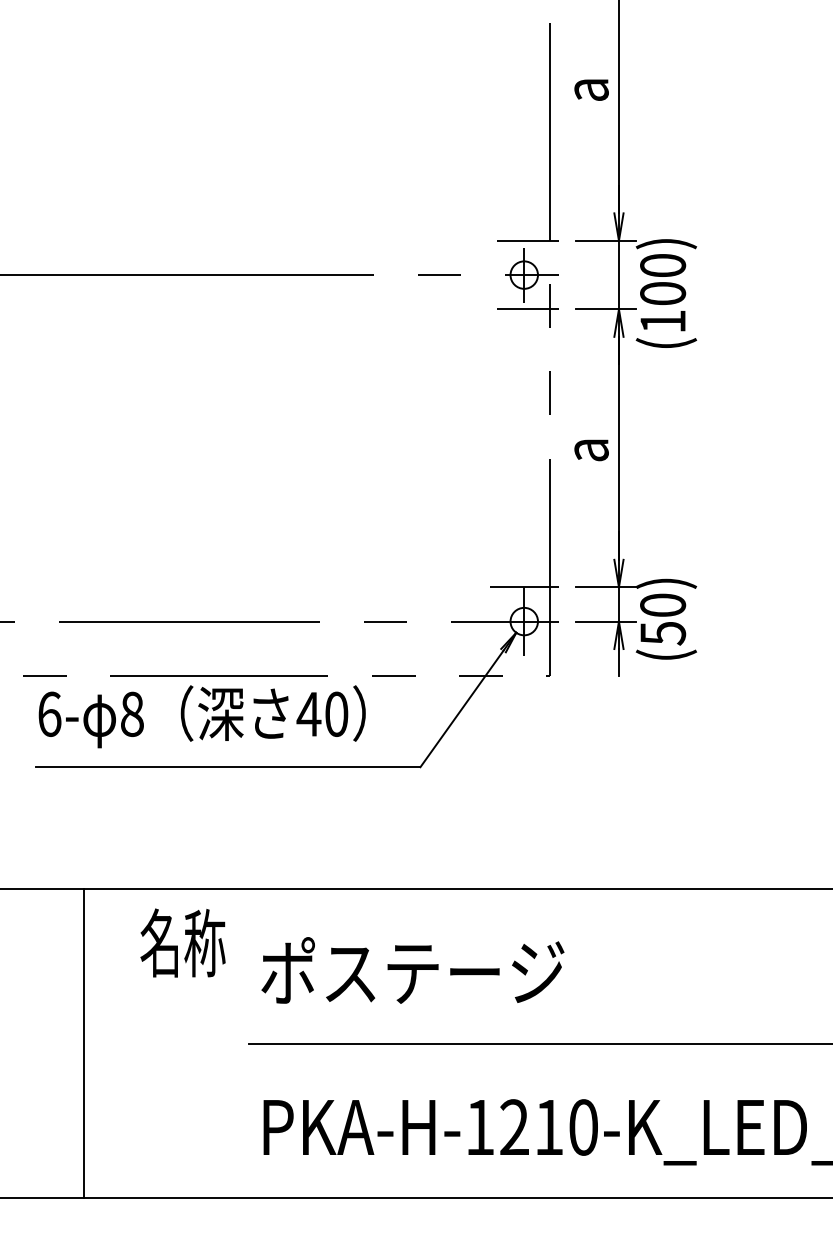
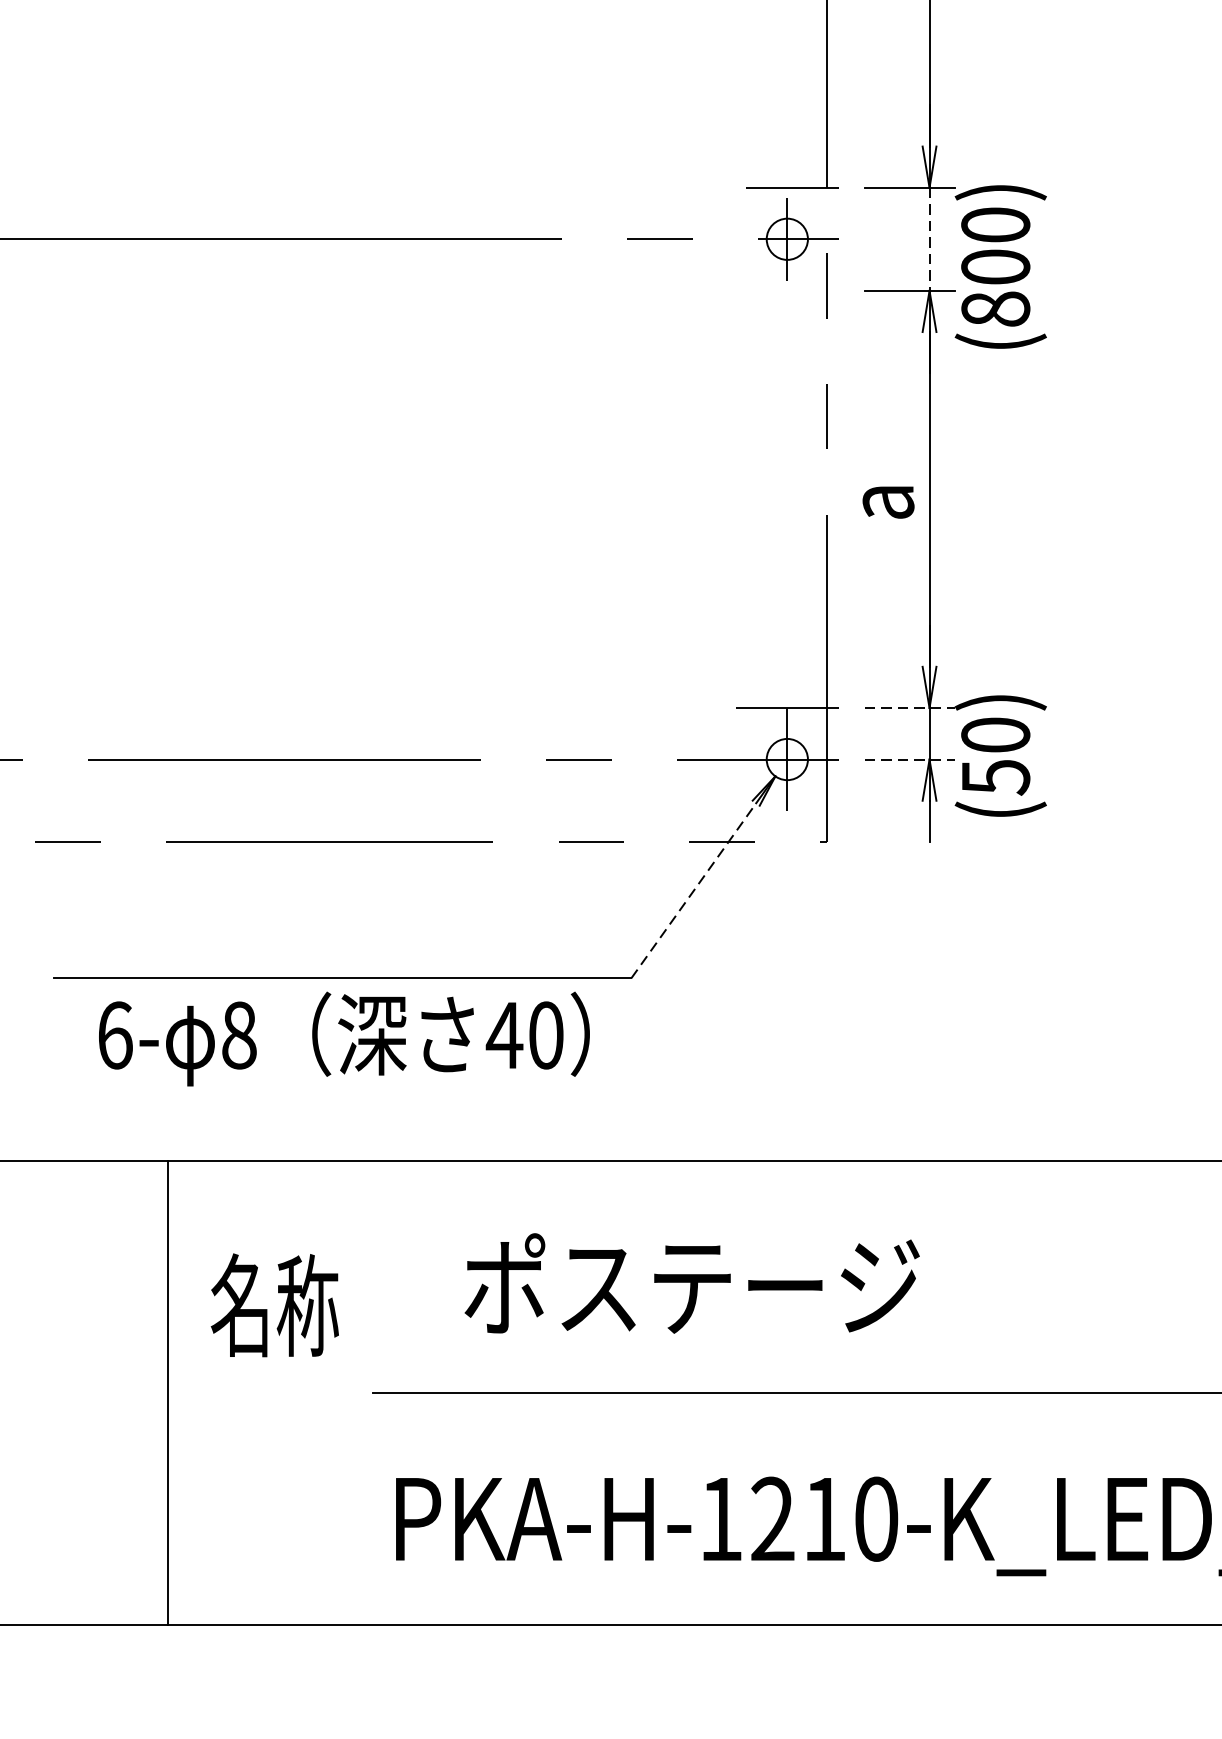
line: (618, 275) -> (928, 239), solid -> dashed
line: (527, 309) -> (792, 290), removed
text: (663, 321) -> (996, 308), (100) -> (800)
line: (606, 587) -> (910, 708), solid -> dashed
line: (606, 621) -> (910, 759), solid -> dashed
line: (461, 708) -> (693, 890), solid -> dashed
text: (201, 716) -> (343, 1038), moved
text: (182, 942) -> (274, 1304), moved
text: (412, 970) -> (691, 1283), moved
line: (83, 1043) -> (167, 1393), moved

